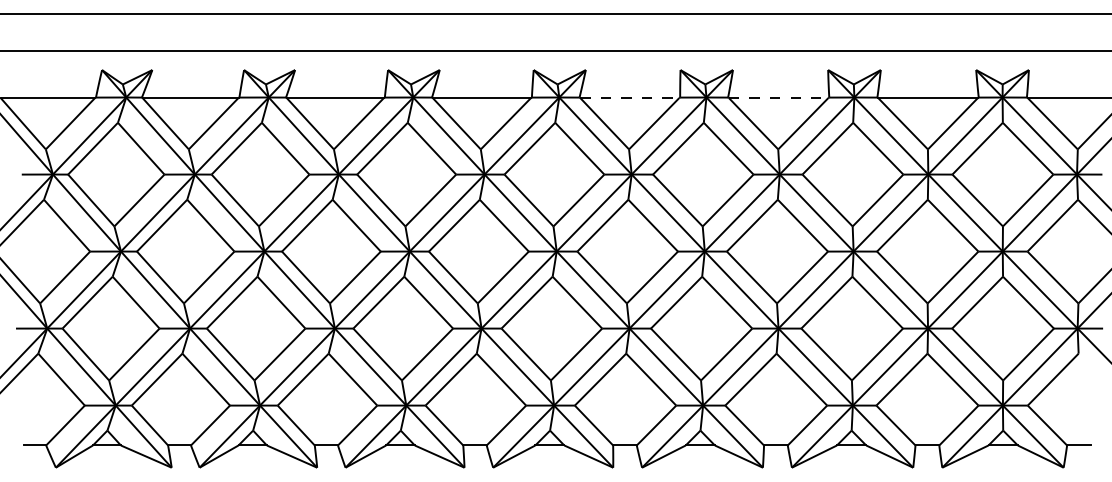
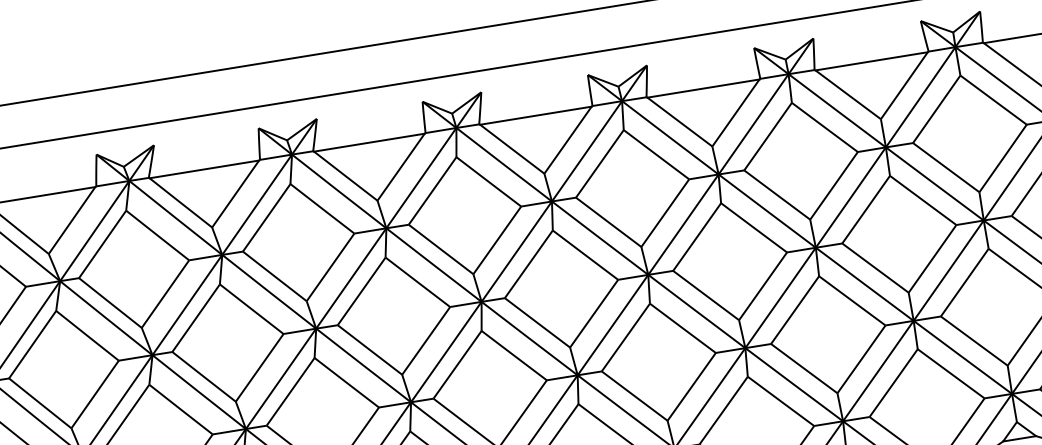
line: (629, 98) -> (535, 116), dashed -> solid
line: (778, 98) -> (703, 89), dashed -> solid

